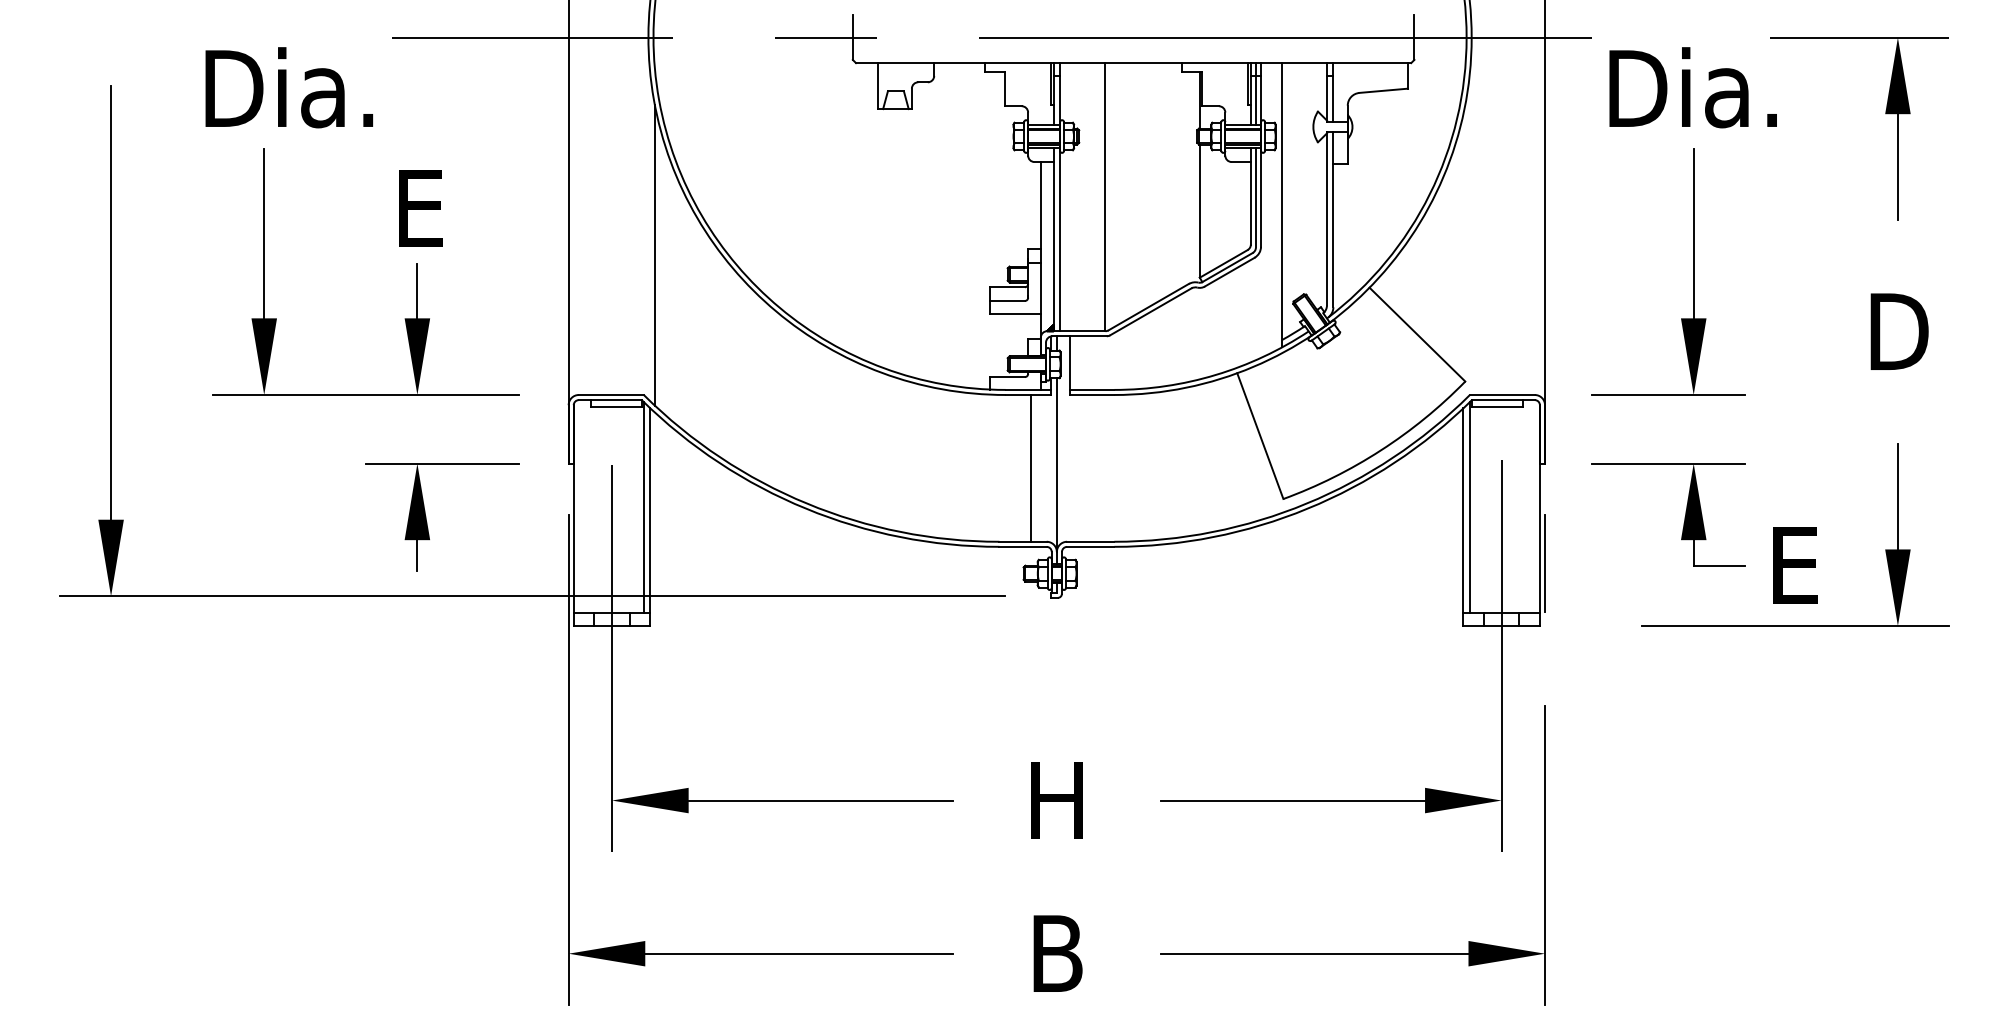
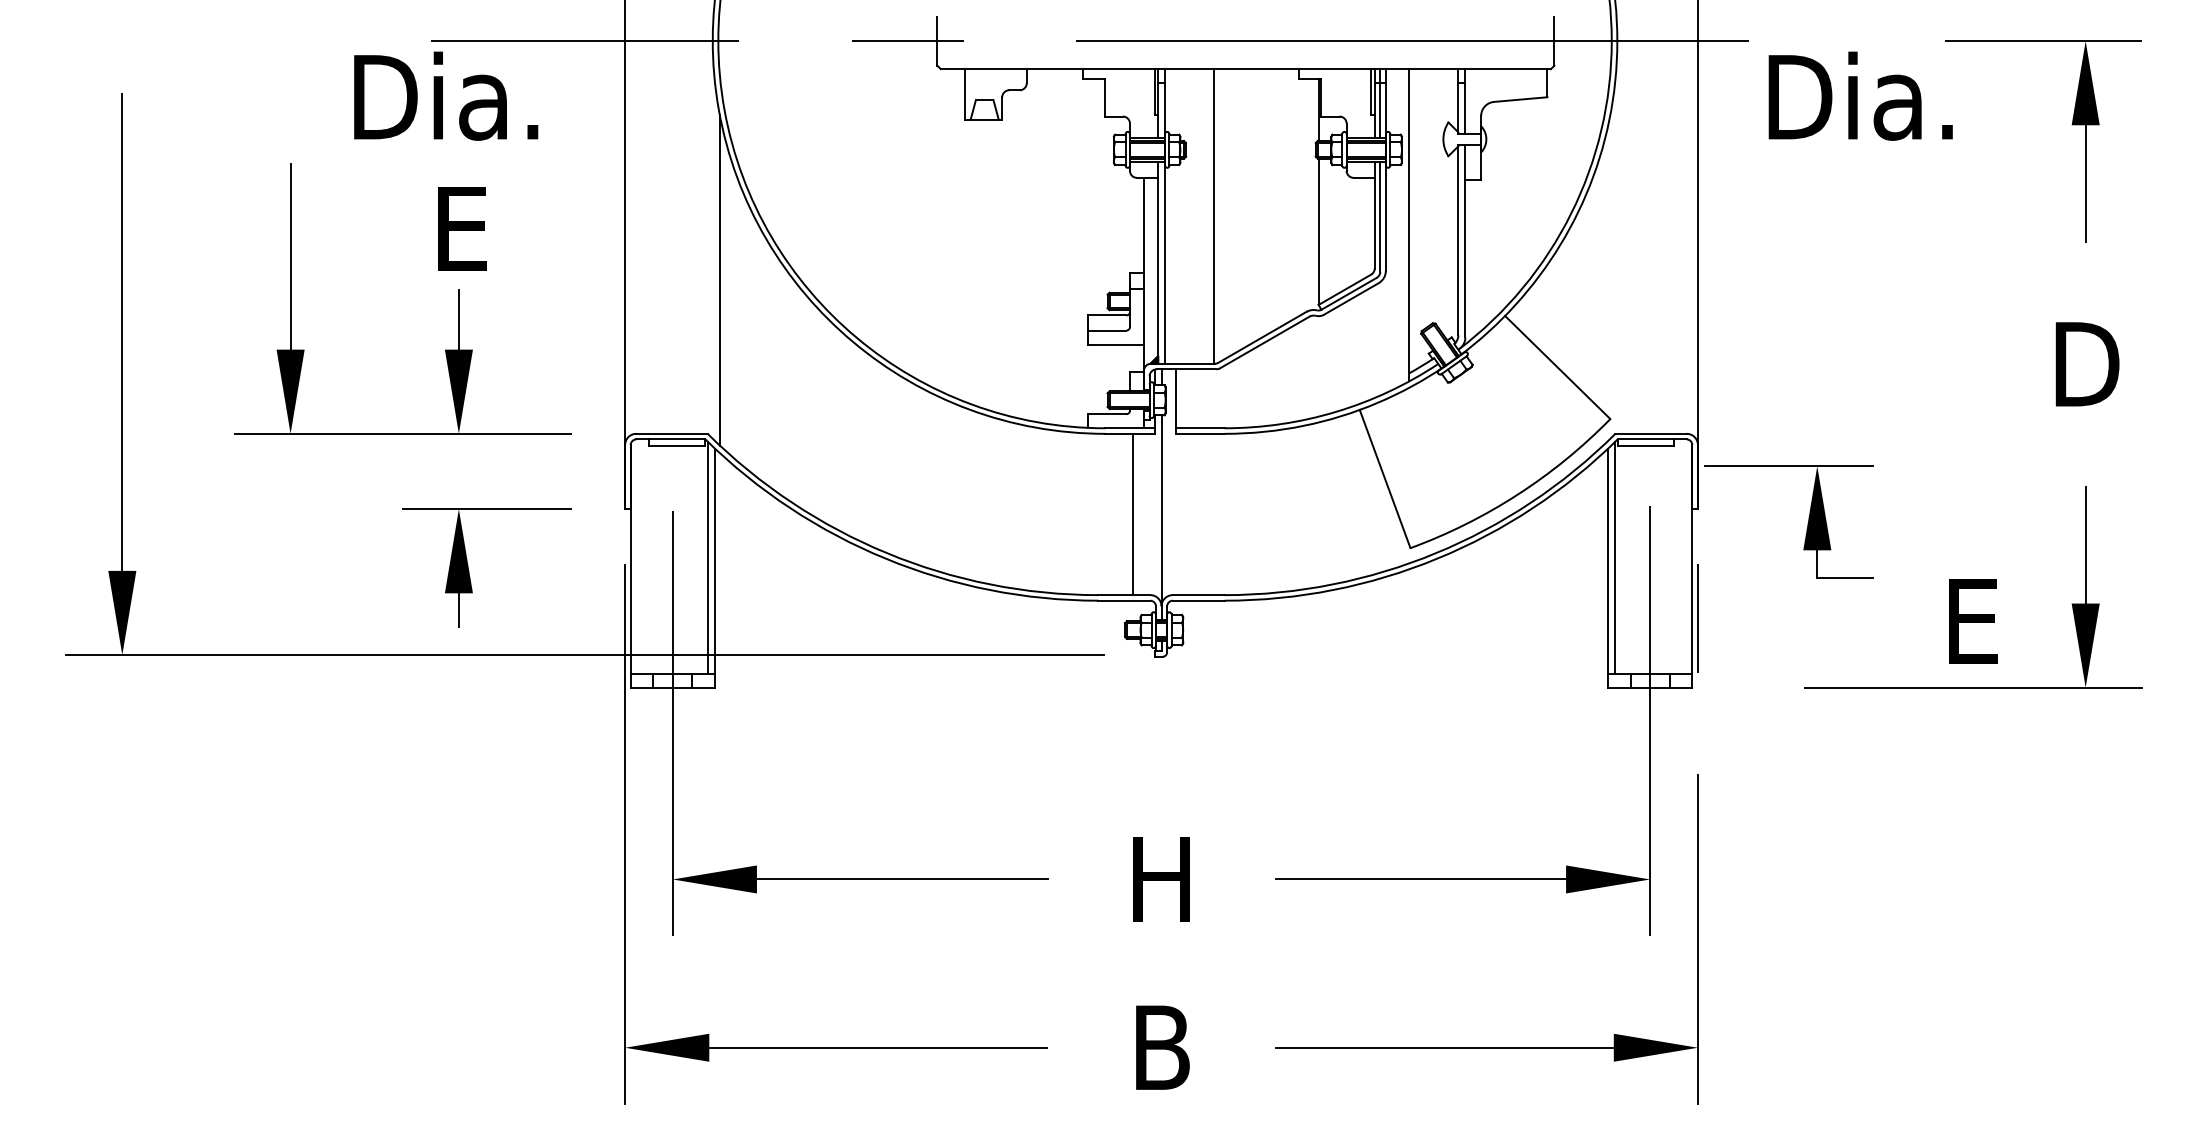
text: (289, 87) -> (446, 95), moved
part: (1692, 271) -> (1860, 298), removed
part: (1684, 515) -> (1807, 523), moved

